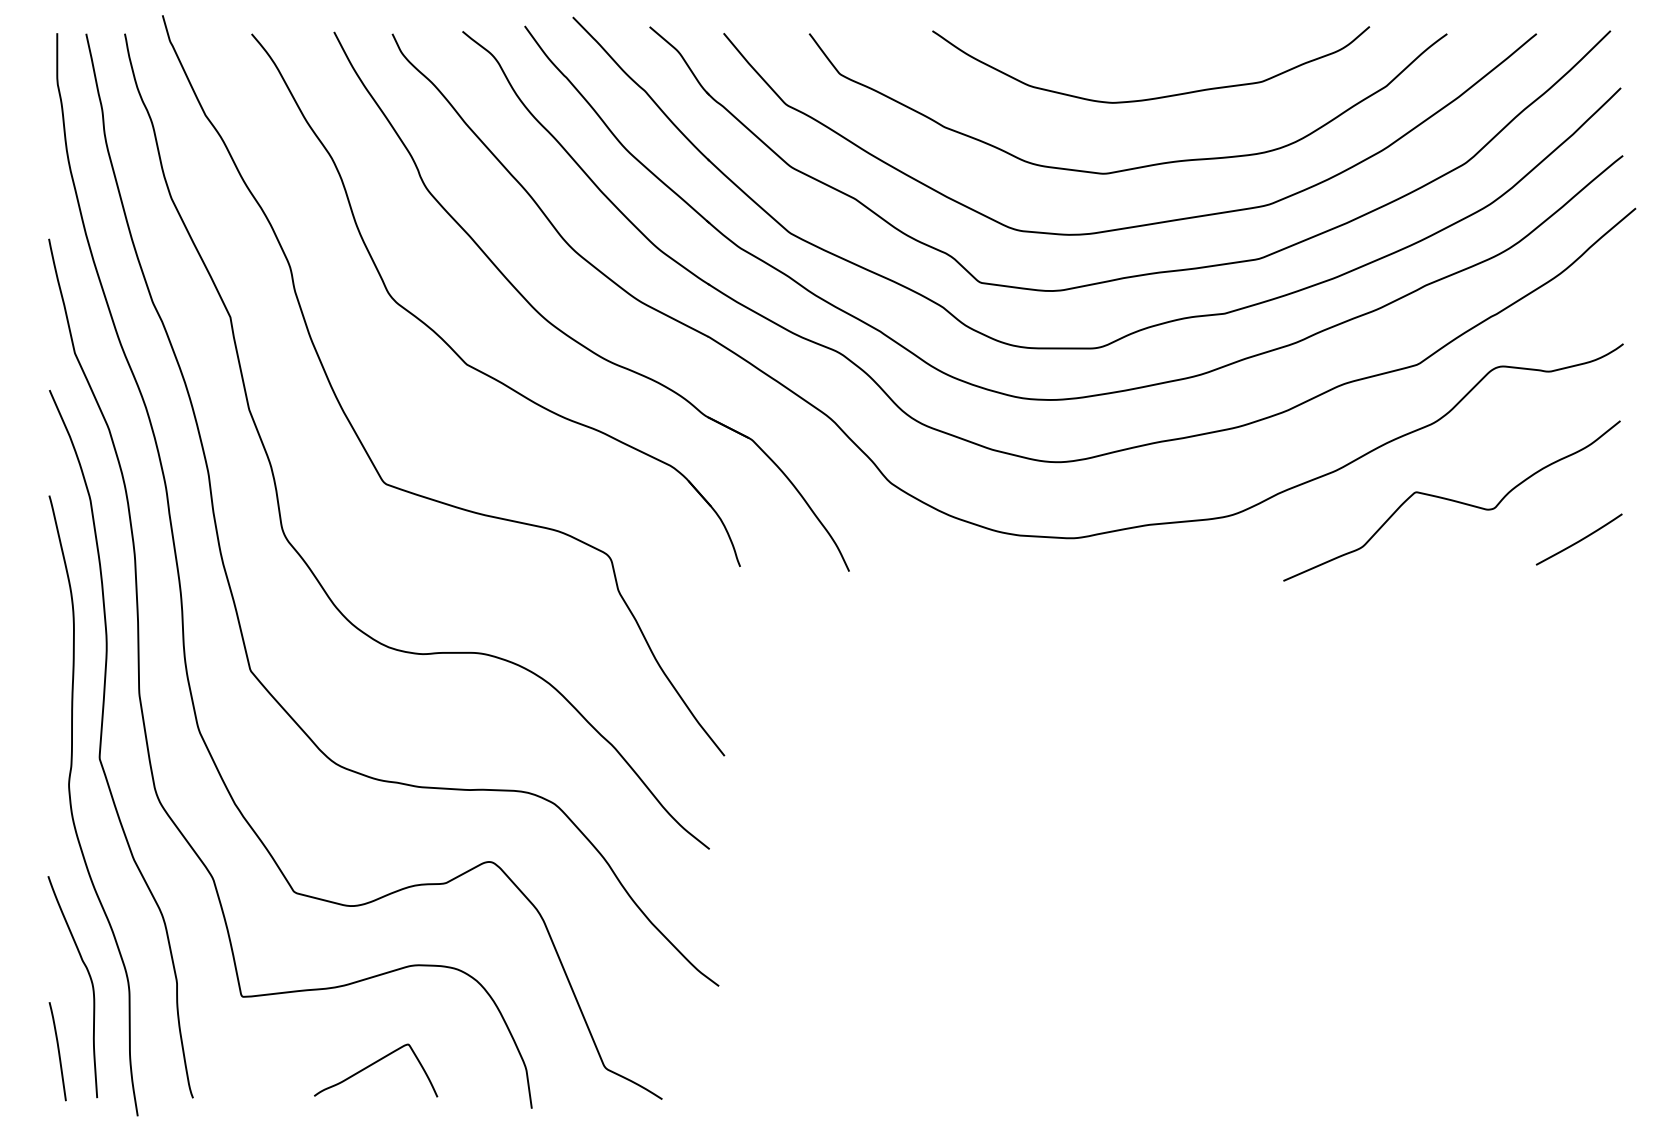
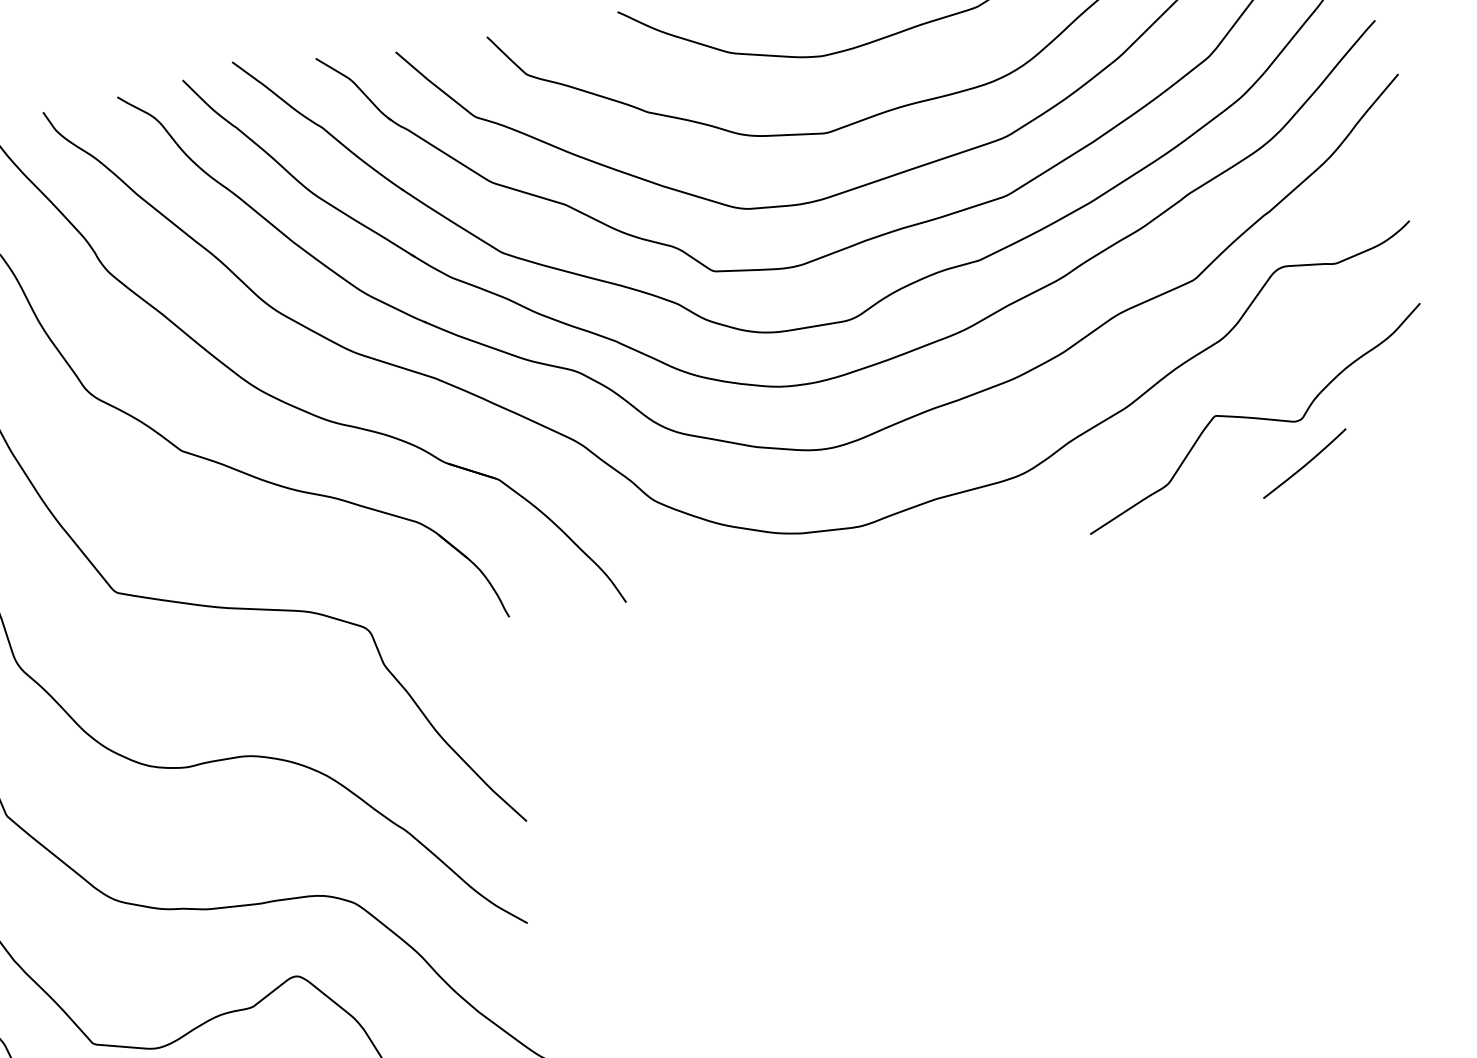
curve: (1578, 540) -> (1304, 464), moved

